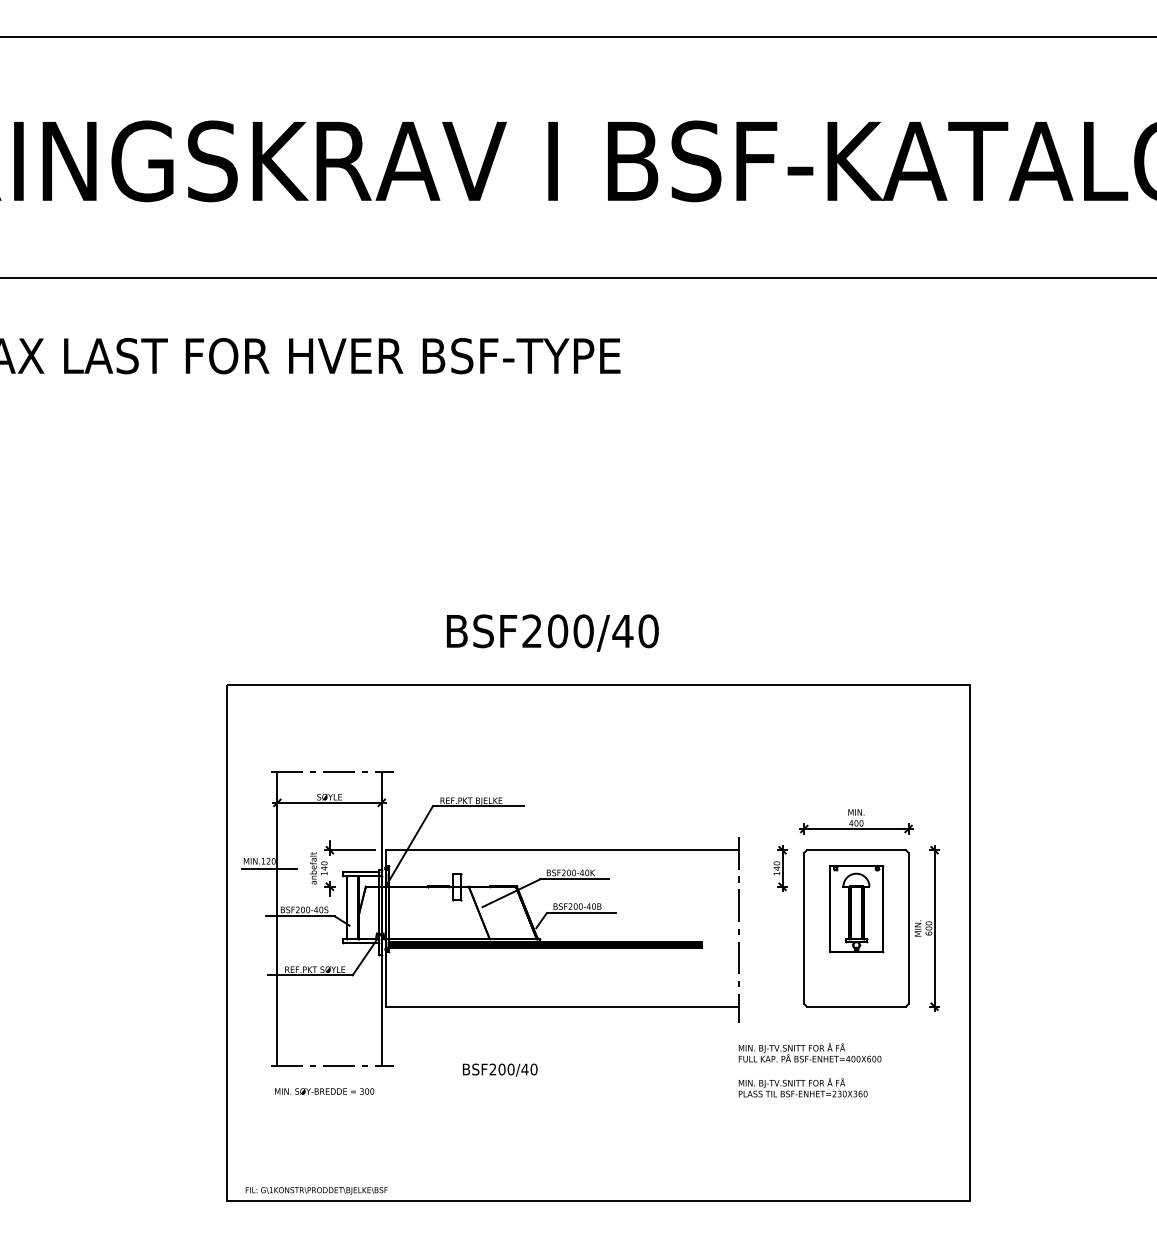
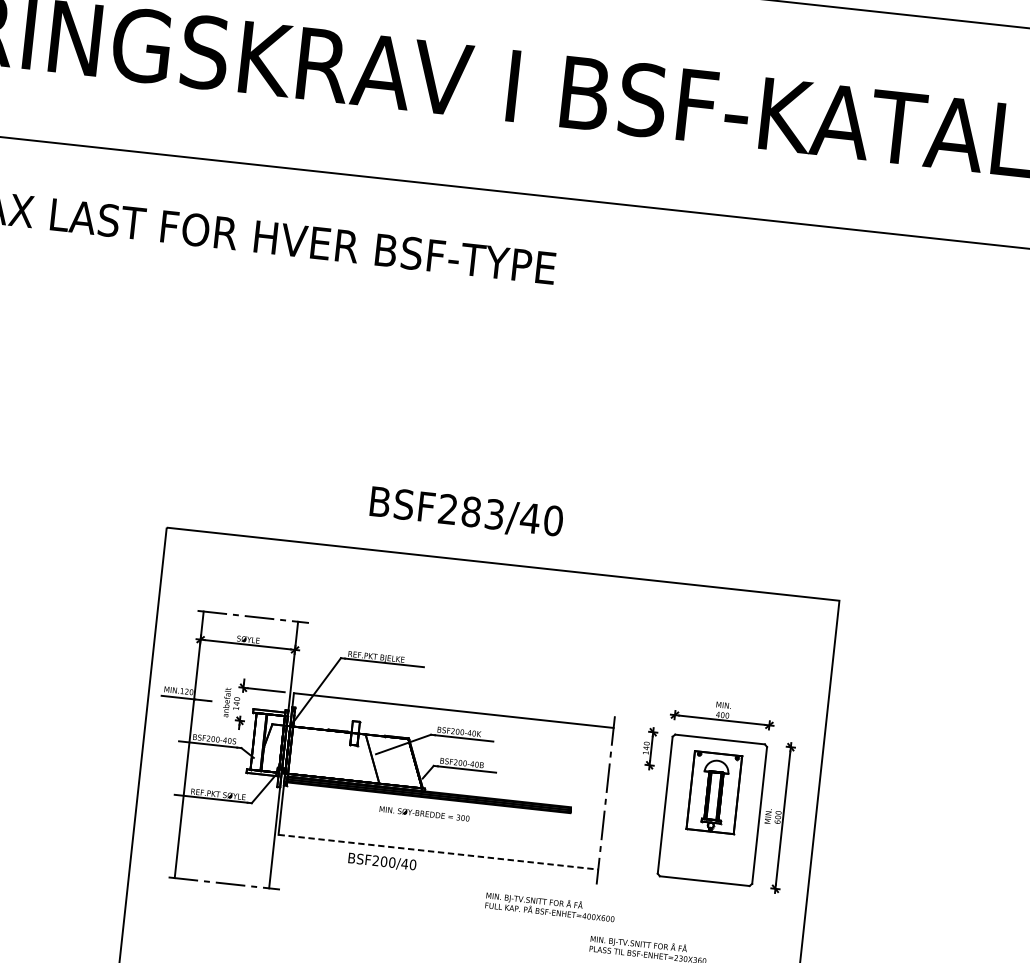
text: (570, 631) -> (482, 513), BSF200/40 -> BSF283/40
line: (562, 1006) -> (438, 852), solid -> dashed
text: (809, 1052) -> (550, 906), moved
text: (500, 1069) -> (382, 861), moved
text: (324, 1091) -> (424, 813), moved

